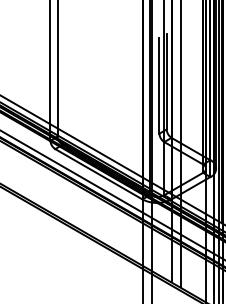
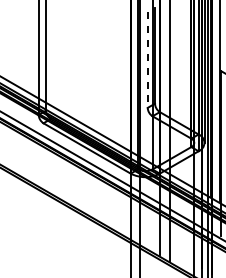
line: (159, 85) -> (147, 59), solid -> dashed

